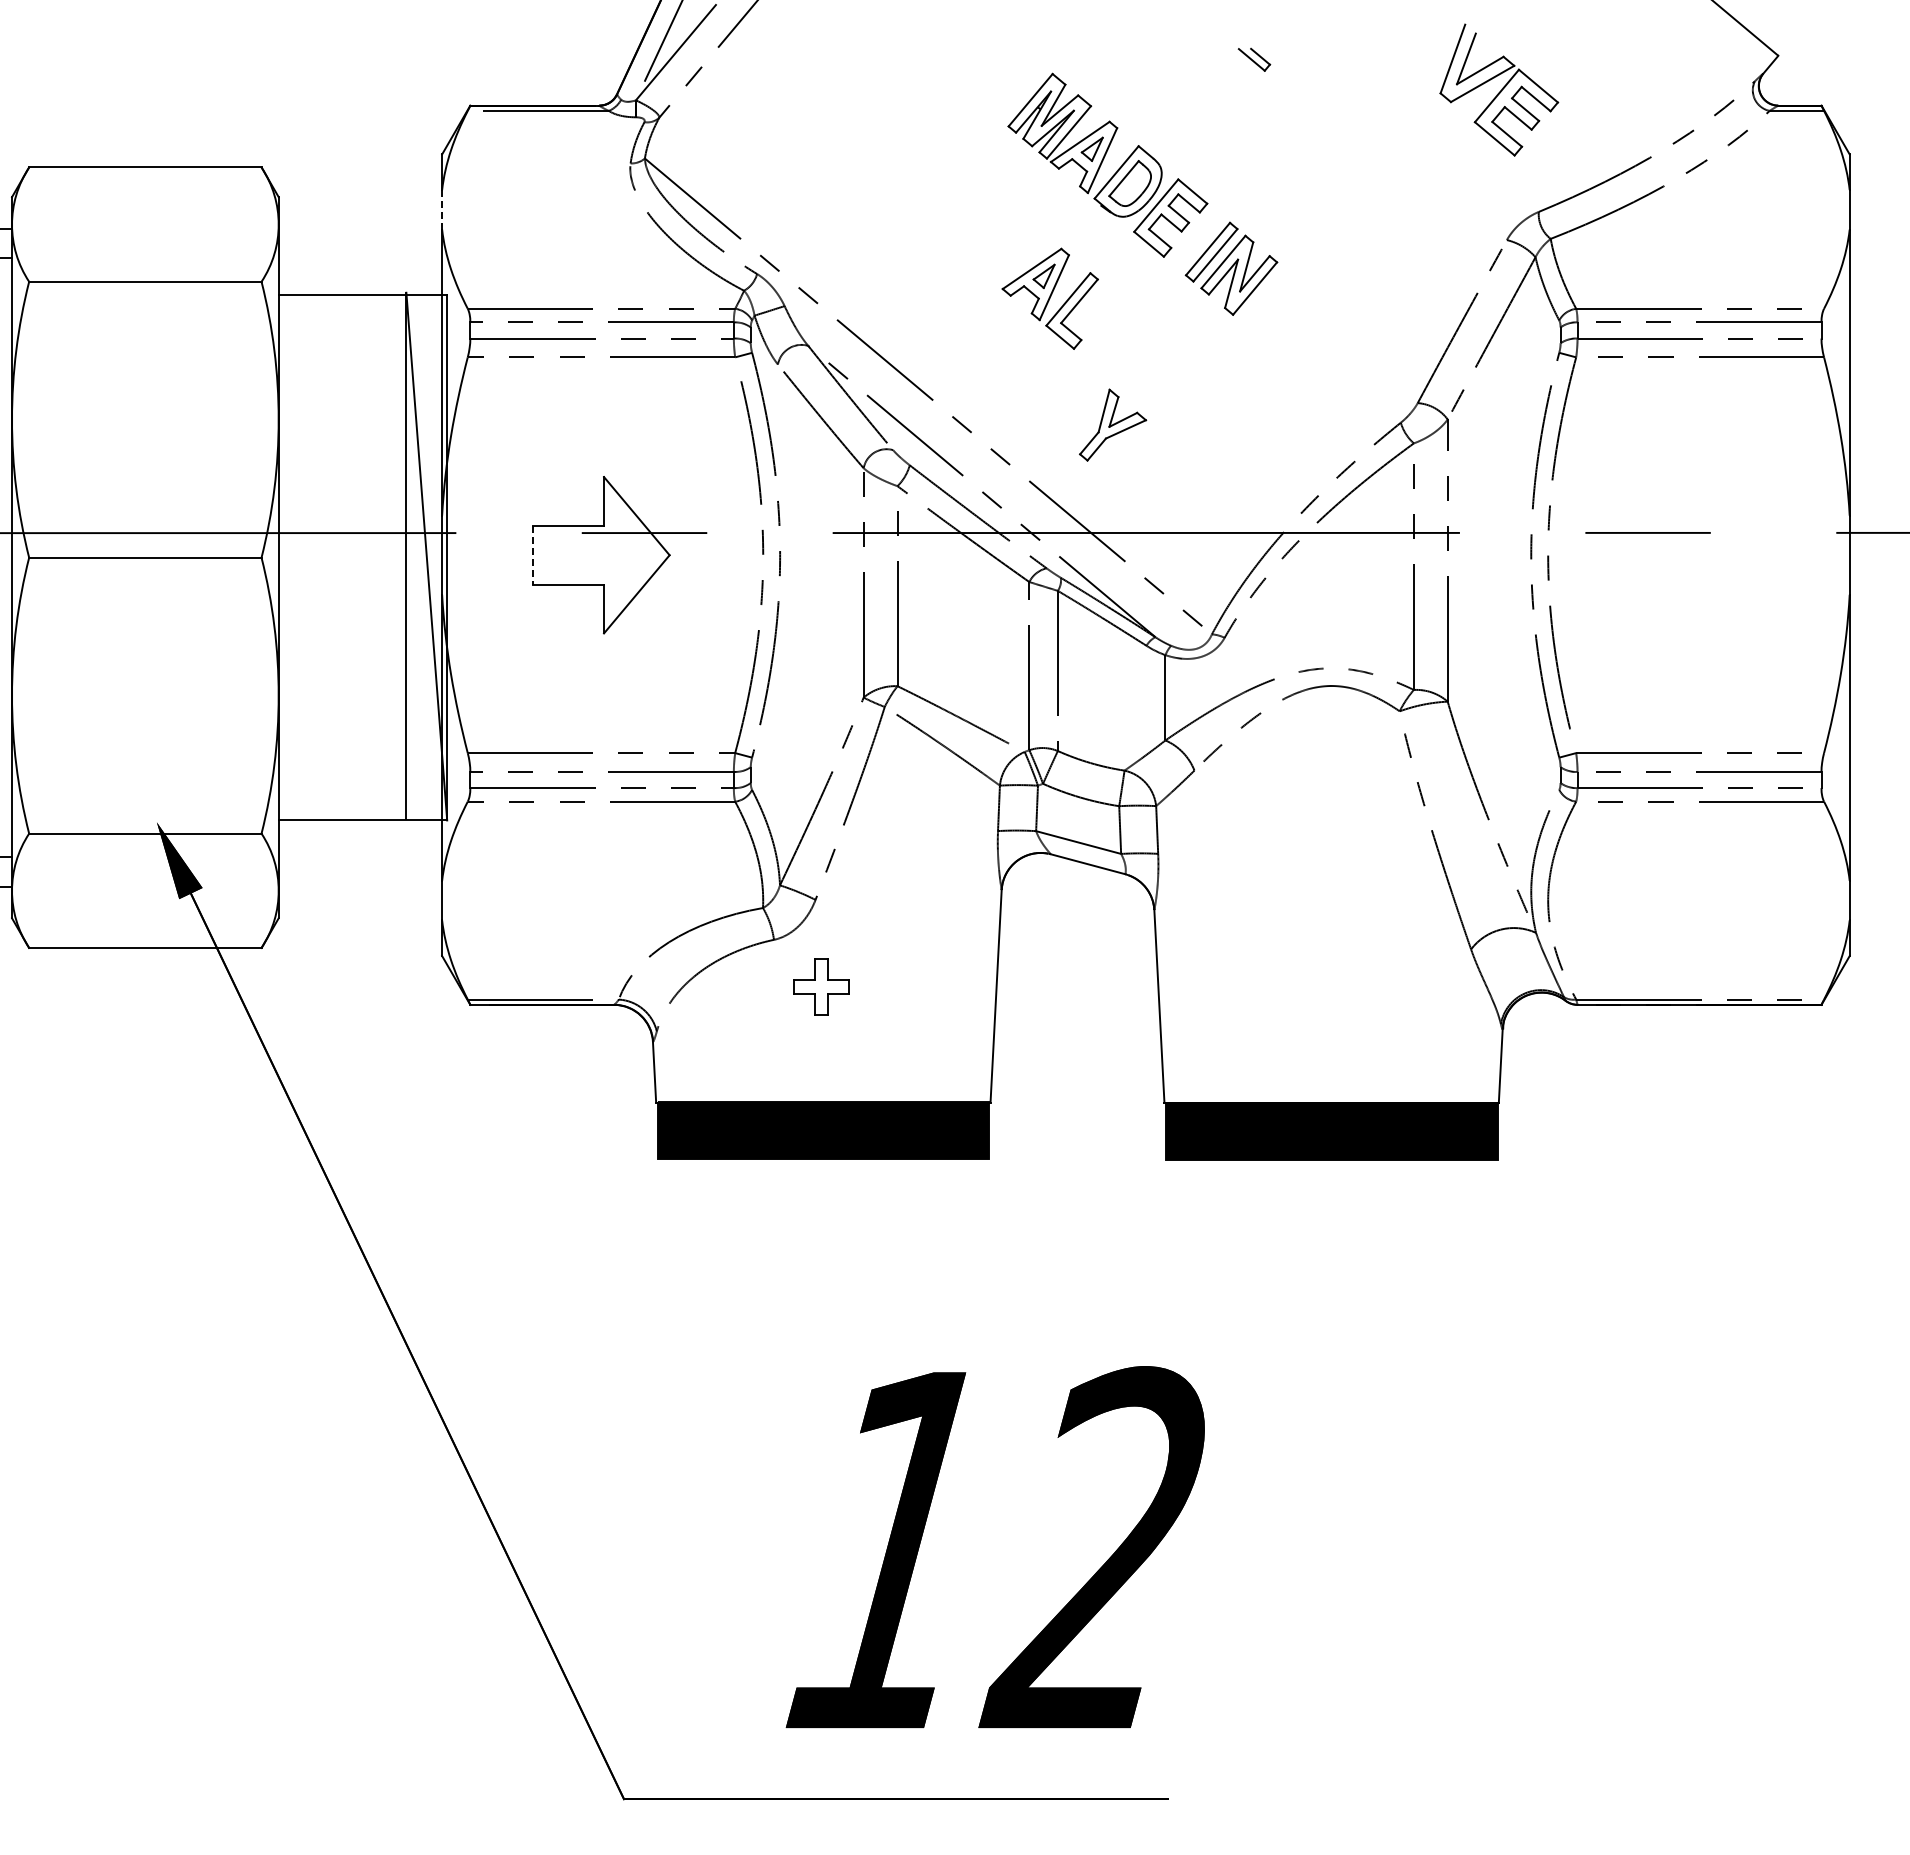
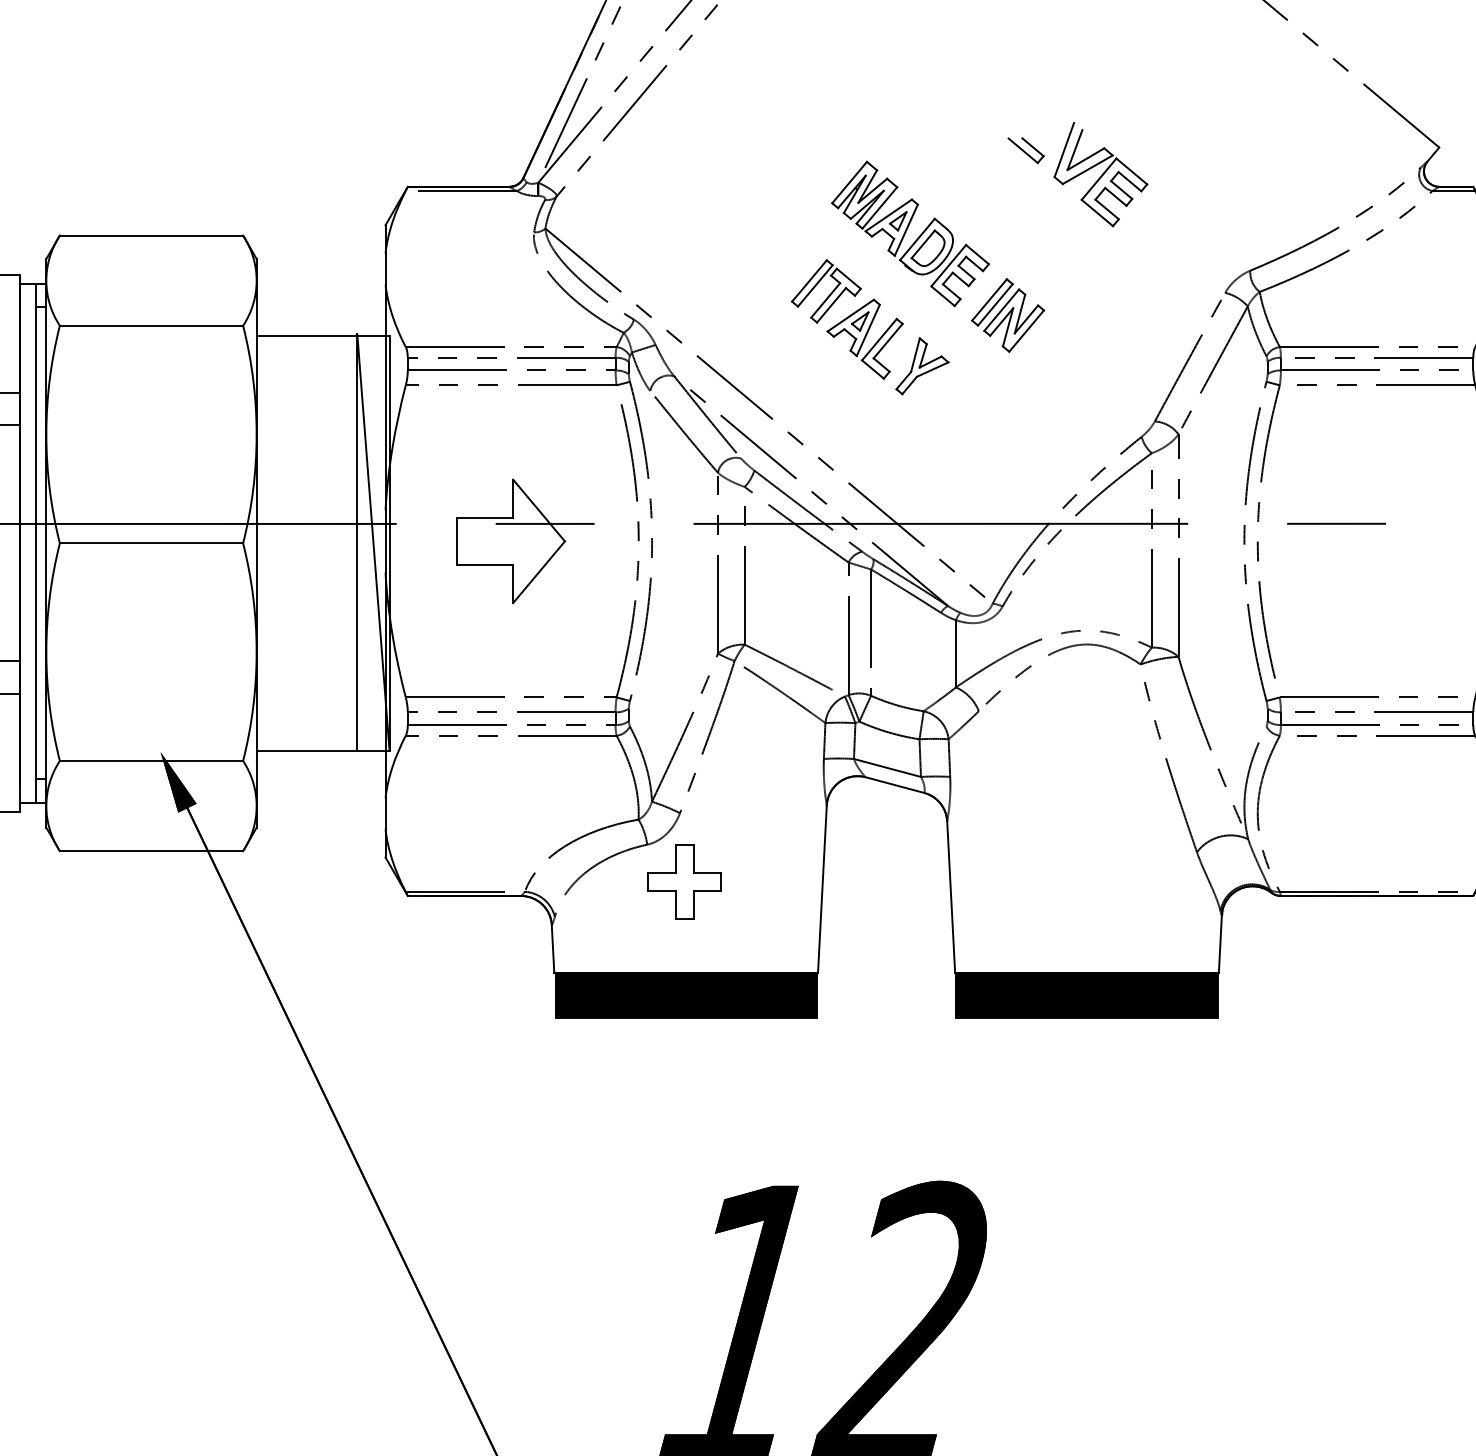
part: (1254, 59) -> (1026, 150), size x1.43
part: (1499, 89) -> (1101, 174), moved
line: (442, 209) -> (385, 268), dashed -> solid
part: (1005, 241) -> (829, 293), added
part: (1113, 424) -> (922, 365), moved
line: (532, 555) -> (456, 541), dashed -> solid
part: (821, 987) -> (684, 882), size x1.67

